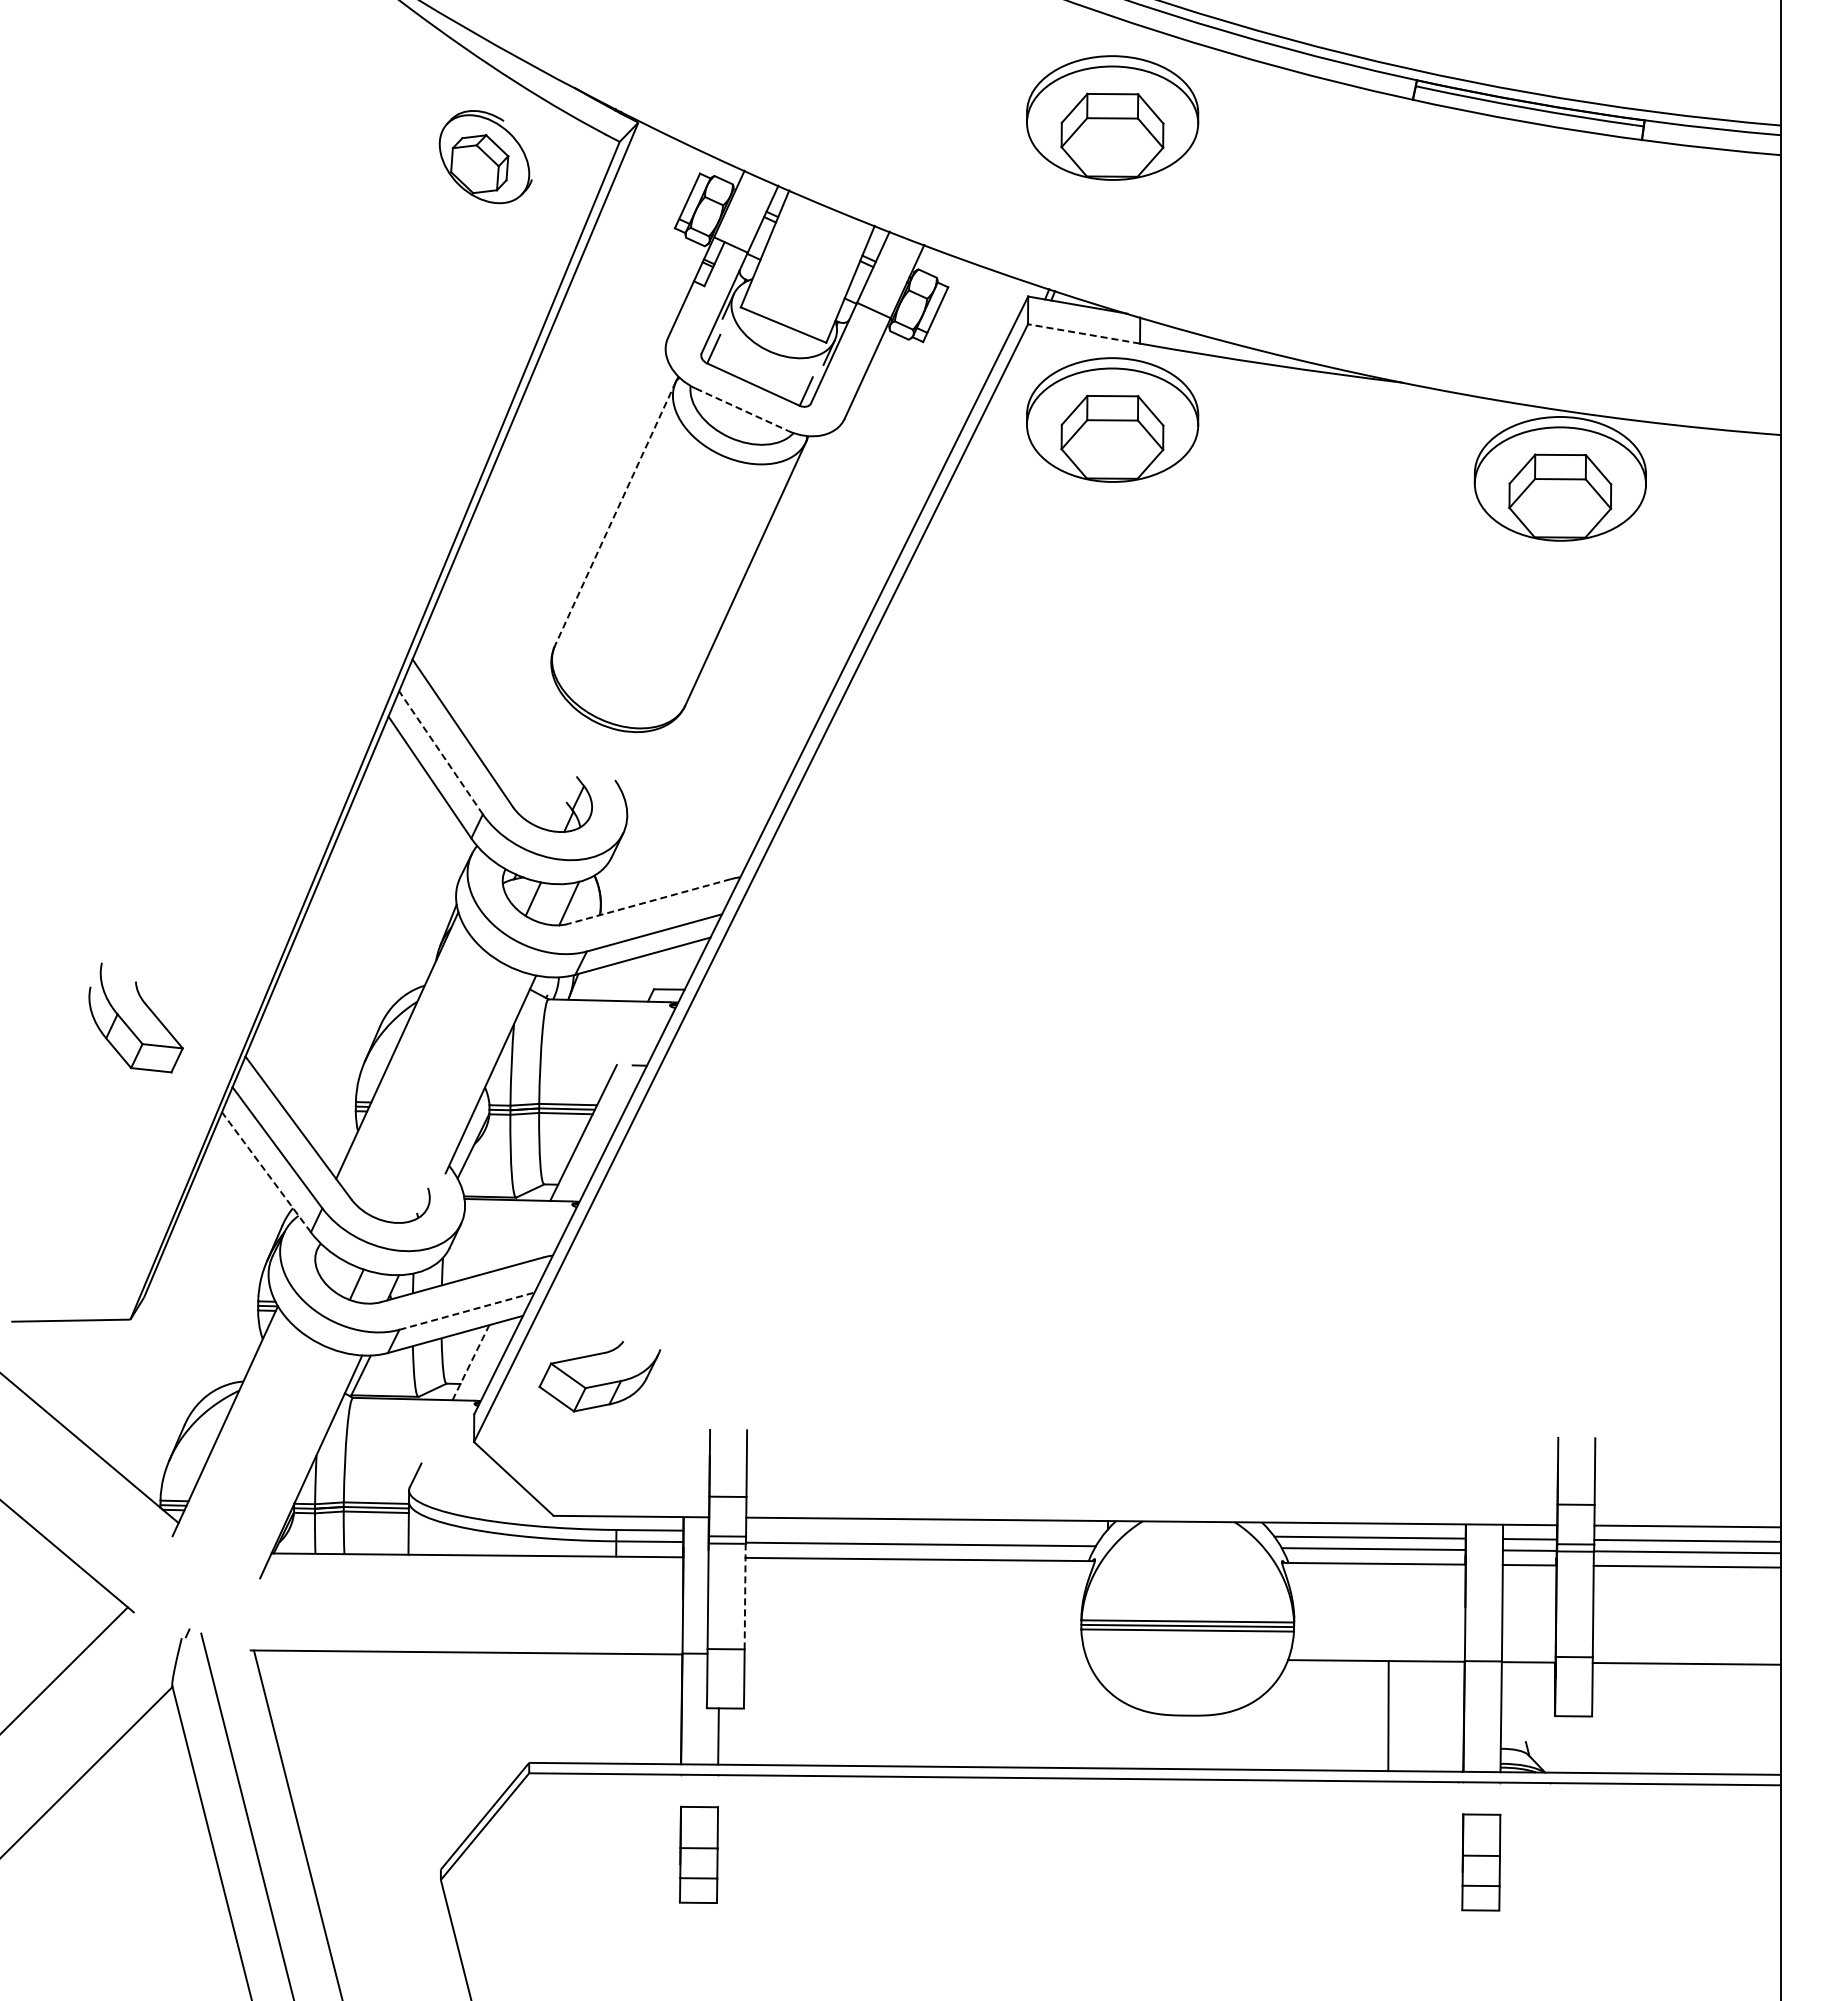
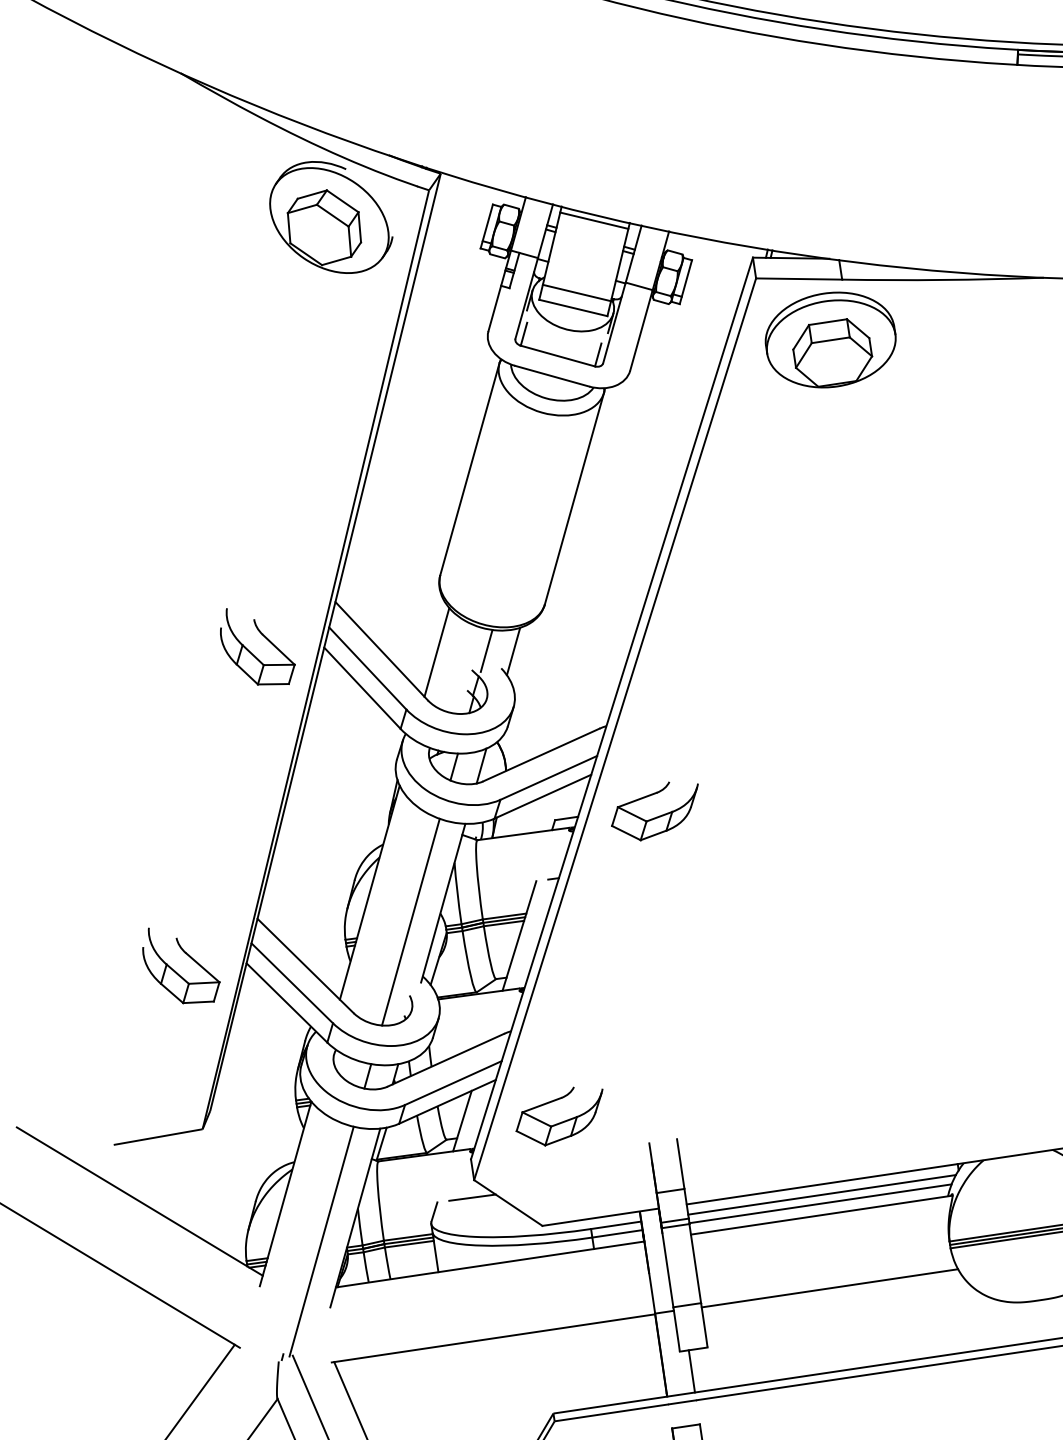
part: (1112, 117) -> (794, 113), removed
part: (485, 156) -> (330, 217), size x1.67
line: (828, 215) -> (593, 220), added
line: (791, 306) -> (577, 293), added
line: (1084, 333) -> (799, 278), dashed -> solid
line: (742, 409) -> (552, 375), dashed -> solid
line: (615, 514) -> (470, 469), dashed -> solid
part: (292, 707) -> (251, 652), added
line: (534, 745) -> (436, 651), added
line: (440, 752) -> (367, 668), dashed -> solid
line: (599, 754) -> (486, 650), added
line: (634, 760) -> (513, 651), added
line: (649, 901) -> (541, 755), dashed -> solid
part: (788, 1005) -> (657, 816), added
part: (127, 1024) -> (175, 970), moved
line: (444, 1092) -> (410, 922), added
line: (266, 1172) -> (286, 1003), dashed -> solid
line: (467, 1311) -> (453, 1083), dashed -> solid
line: (470, 1362) -> (462, 1121), dashed -> solid
line: (468, 1464) -> (472, 1197), added
line: (262, 1490) -> (321, 1241), added
line: (924, 1532) -> (821, 1194), added
line: (745, 1596) -> (695, 1263), dashed -> solid
line: (915, 1656) -> (829, 1288), added

